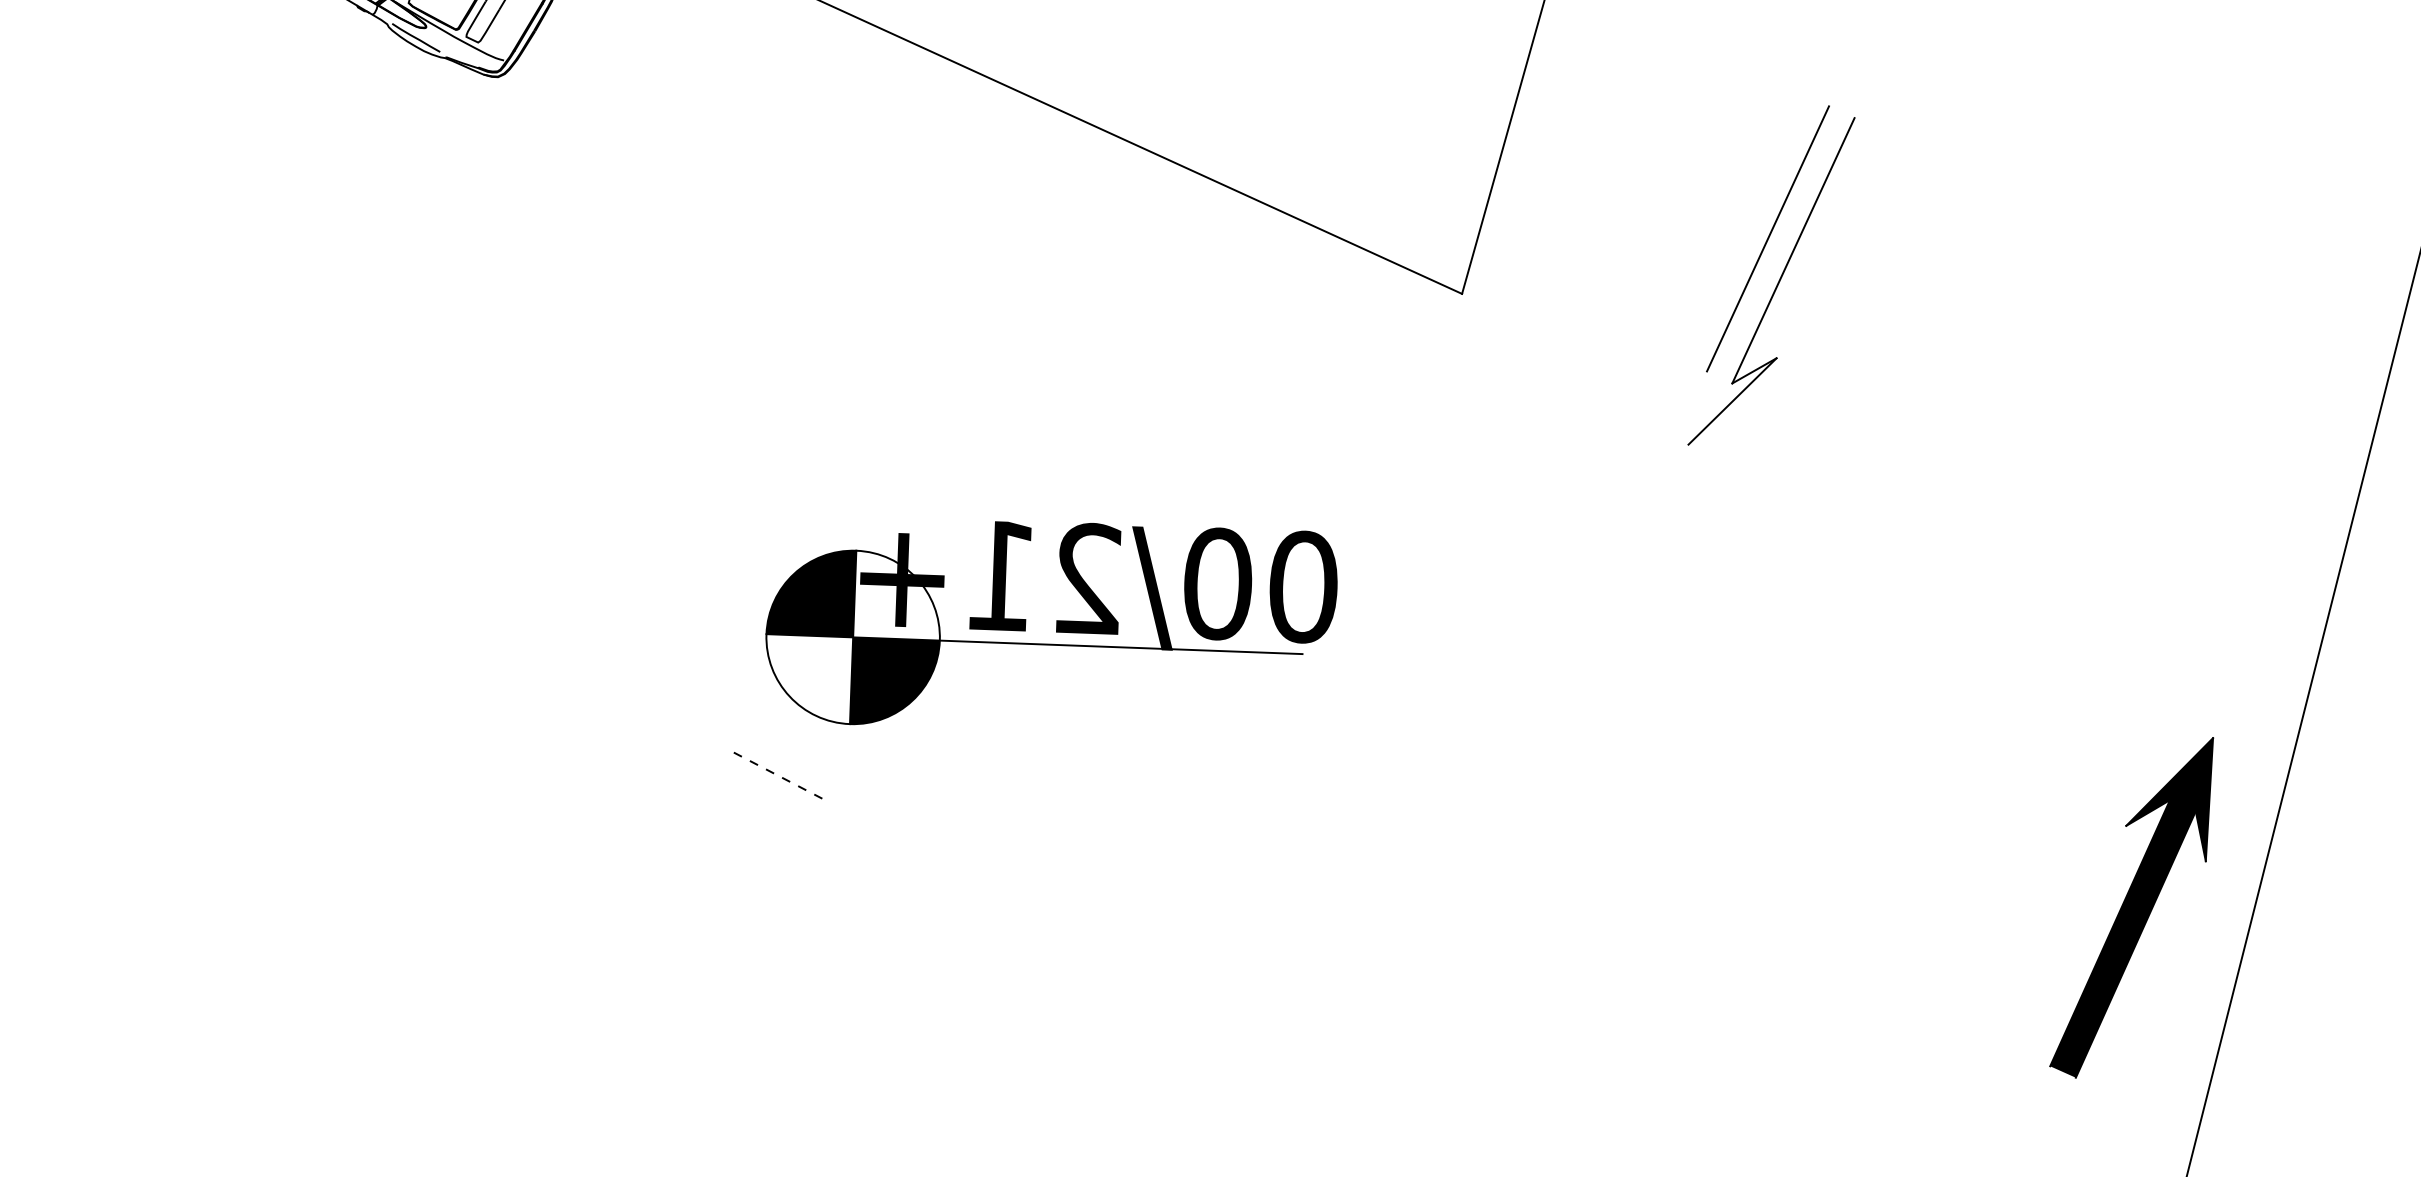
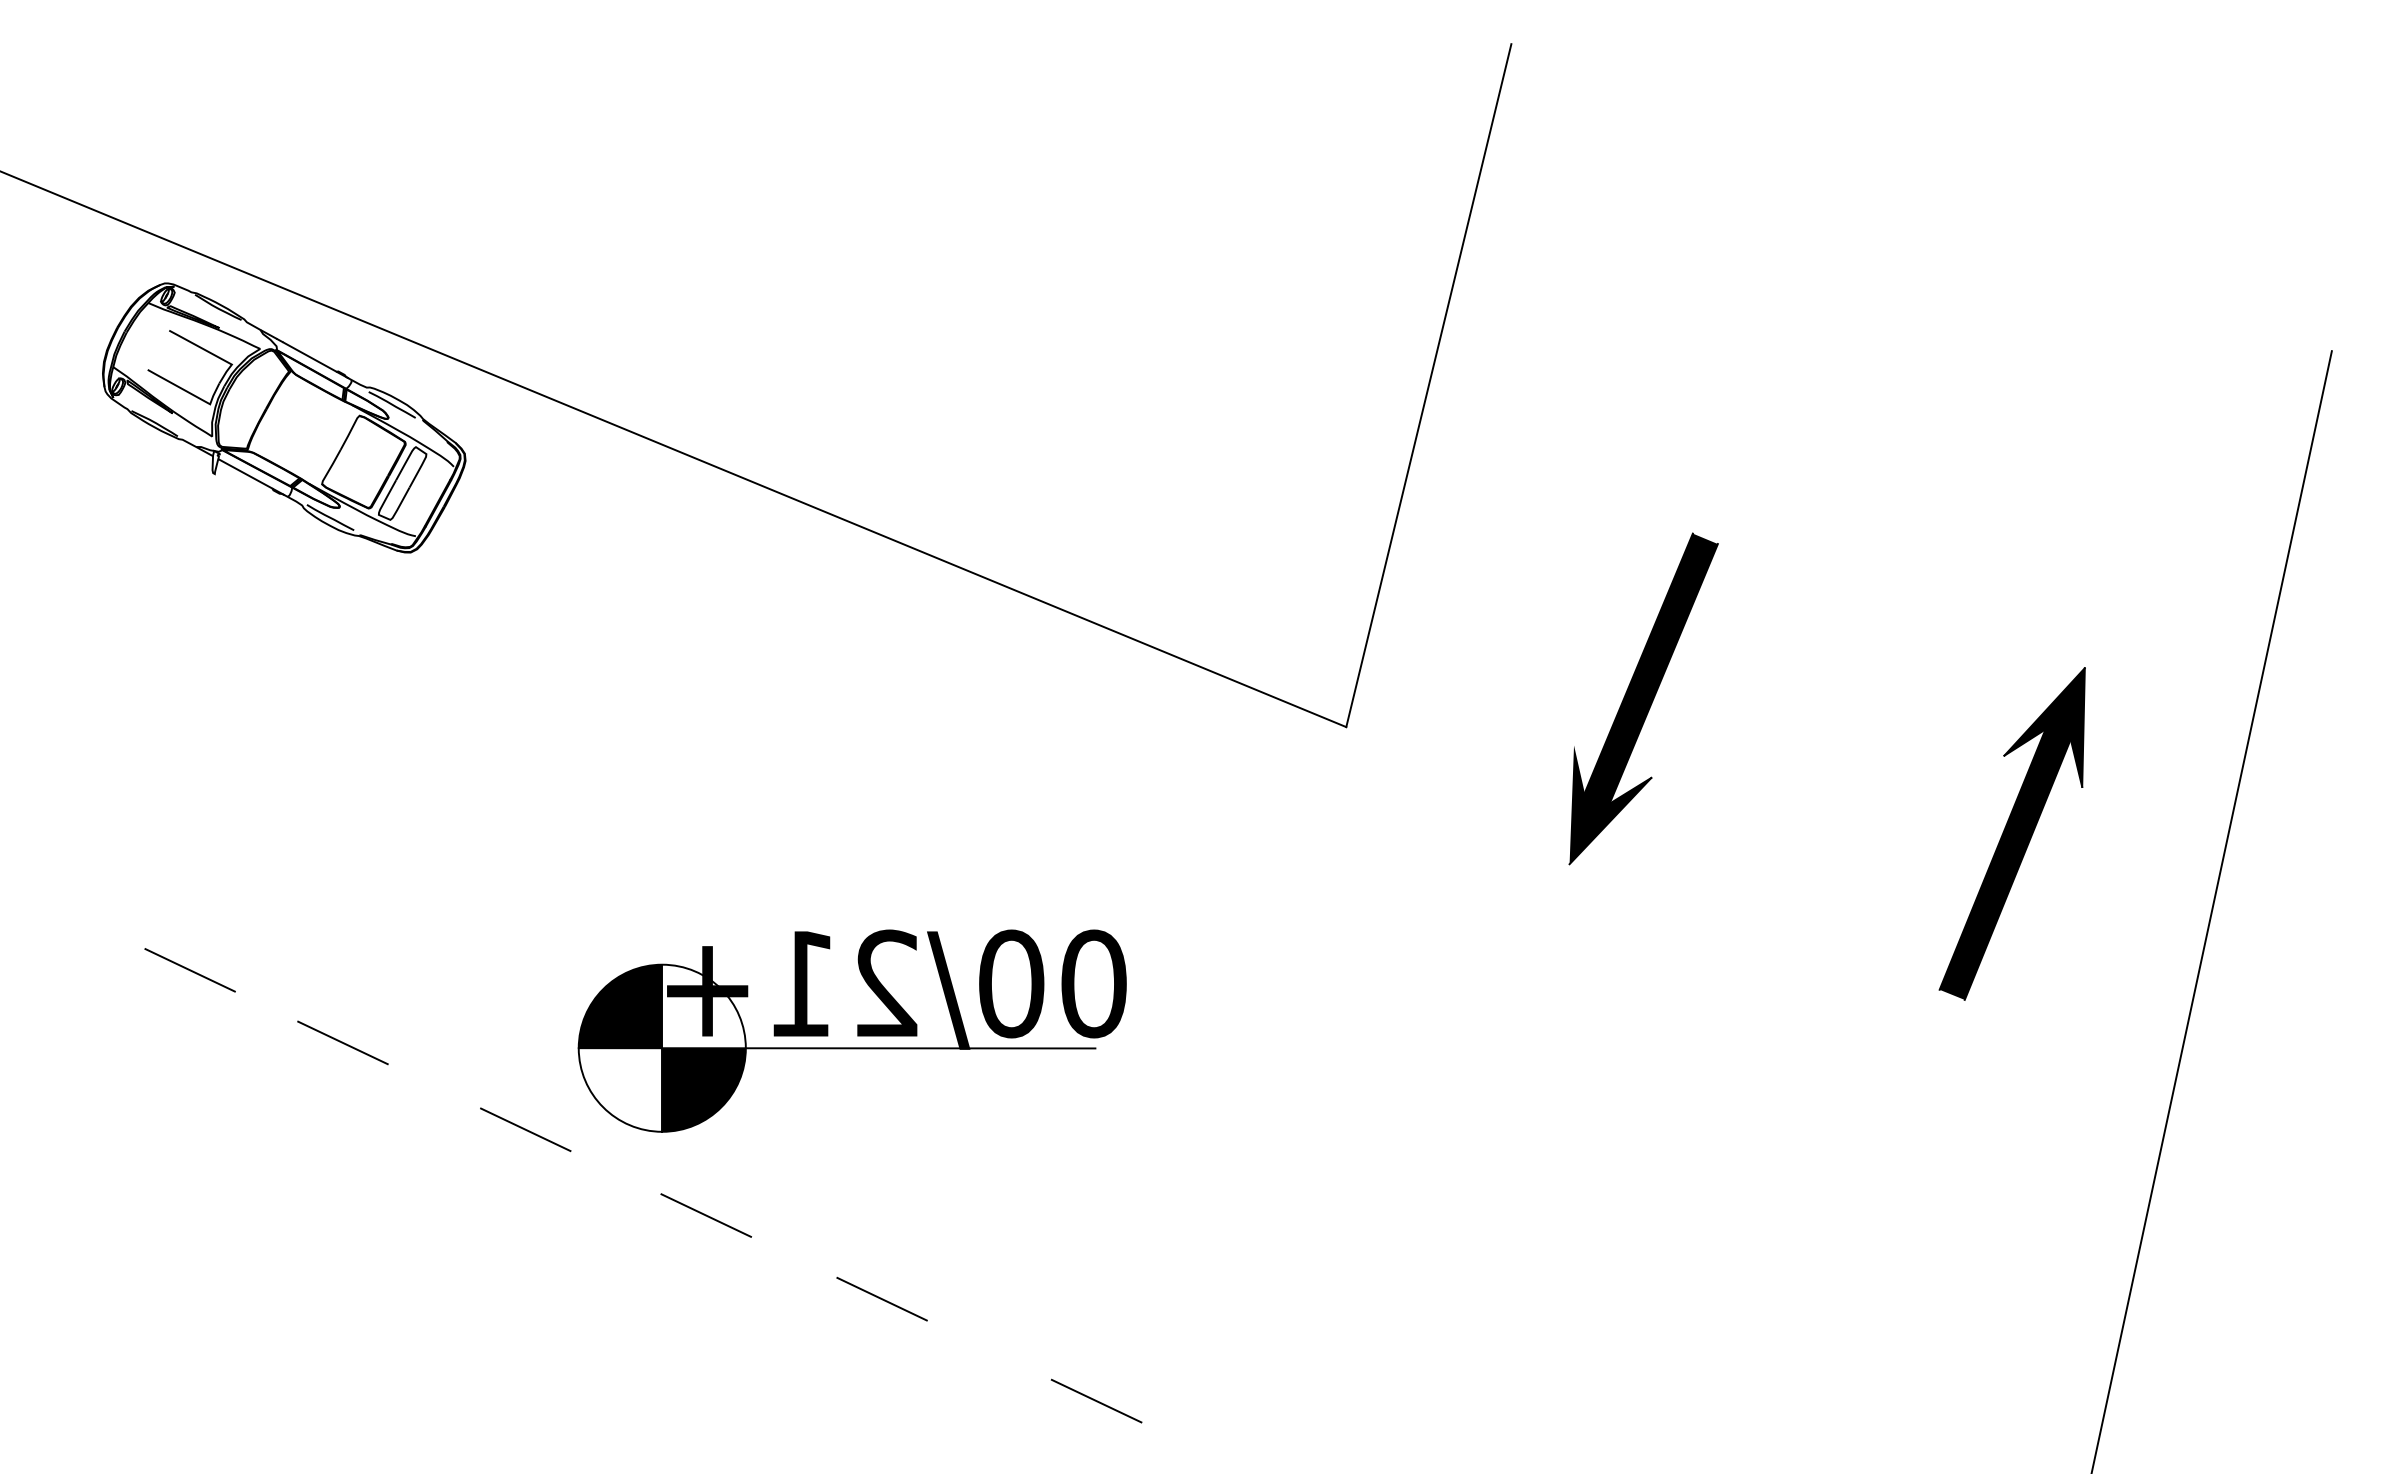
fill: (1771, 275) -> (1643, 698), added
line: (252, 502) -> (189, 970), added
line: (408, 582) -> (342, 1042), added
part: (1050, 626) -> (851, 1030), moved
line: (595, 680) -> (525, 1129), added
line: (779, 776) -> (706, 1215), dashed -> solid
line: (958, 869) -> (881, 1298), added
part: (2130, 906) -> (2011, 833), moved
line: (1177, 983) -> (1096, 1400), added

